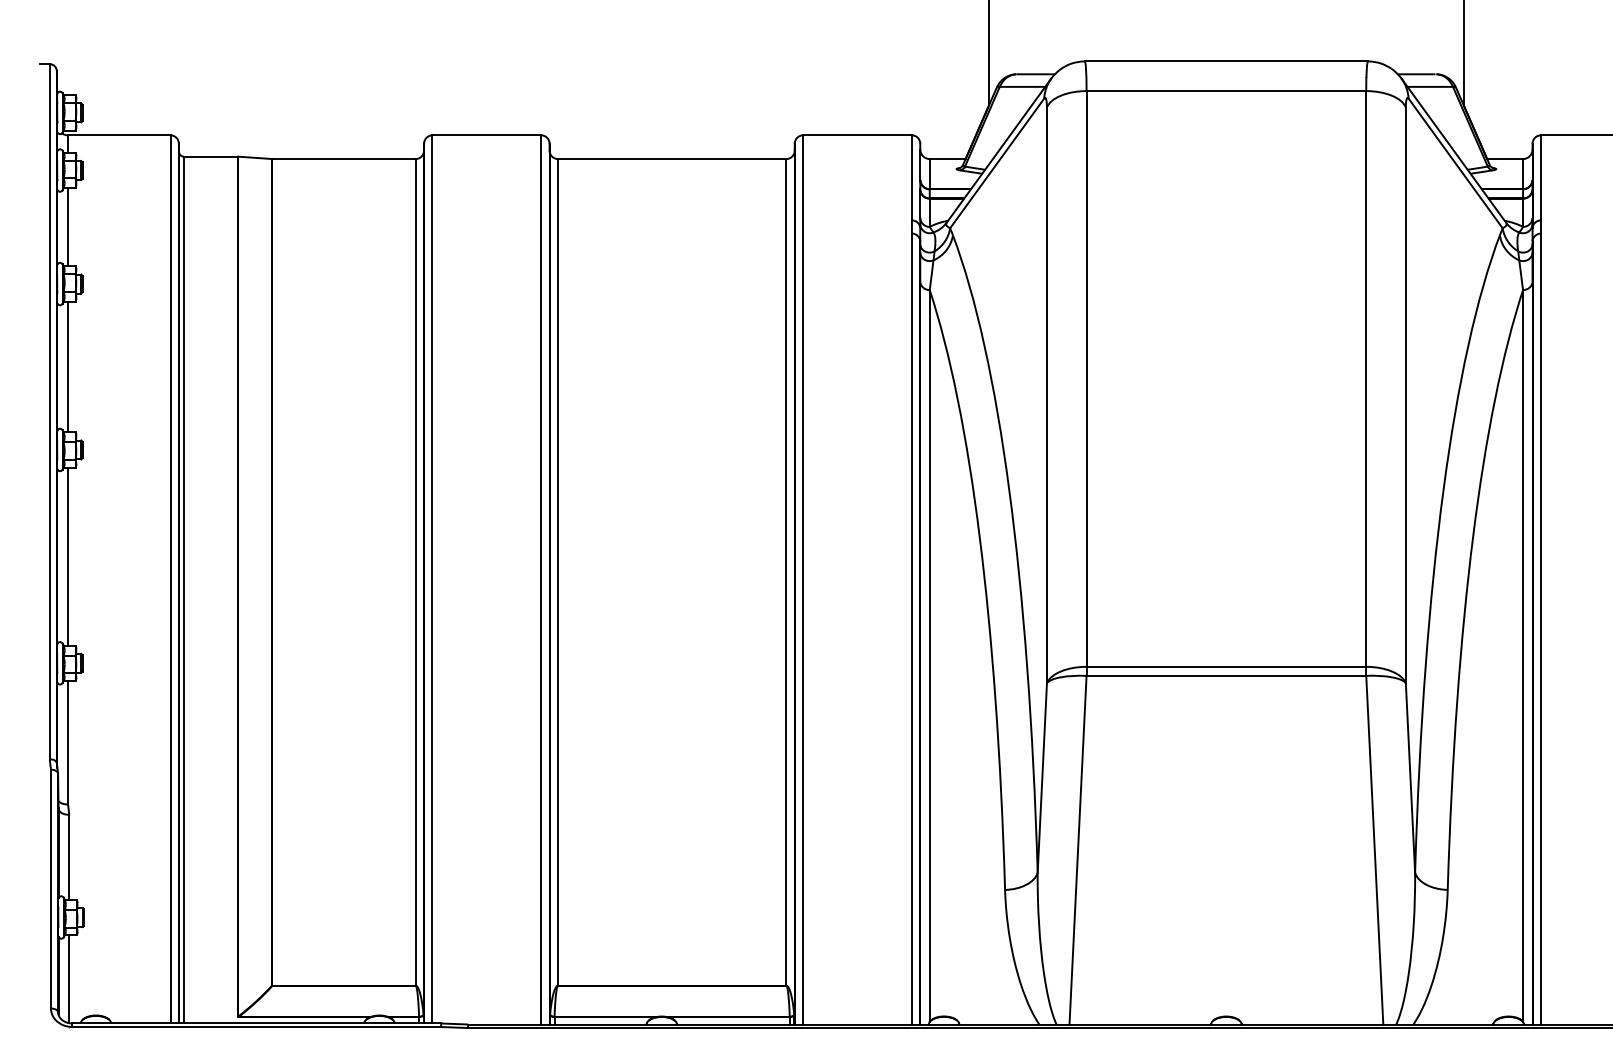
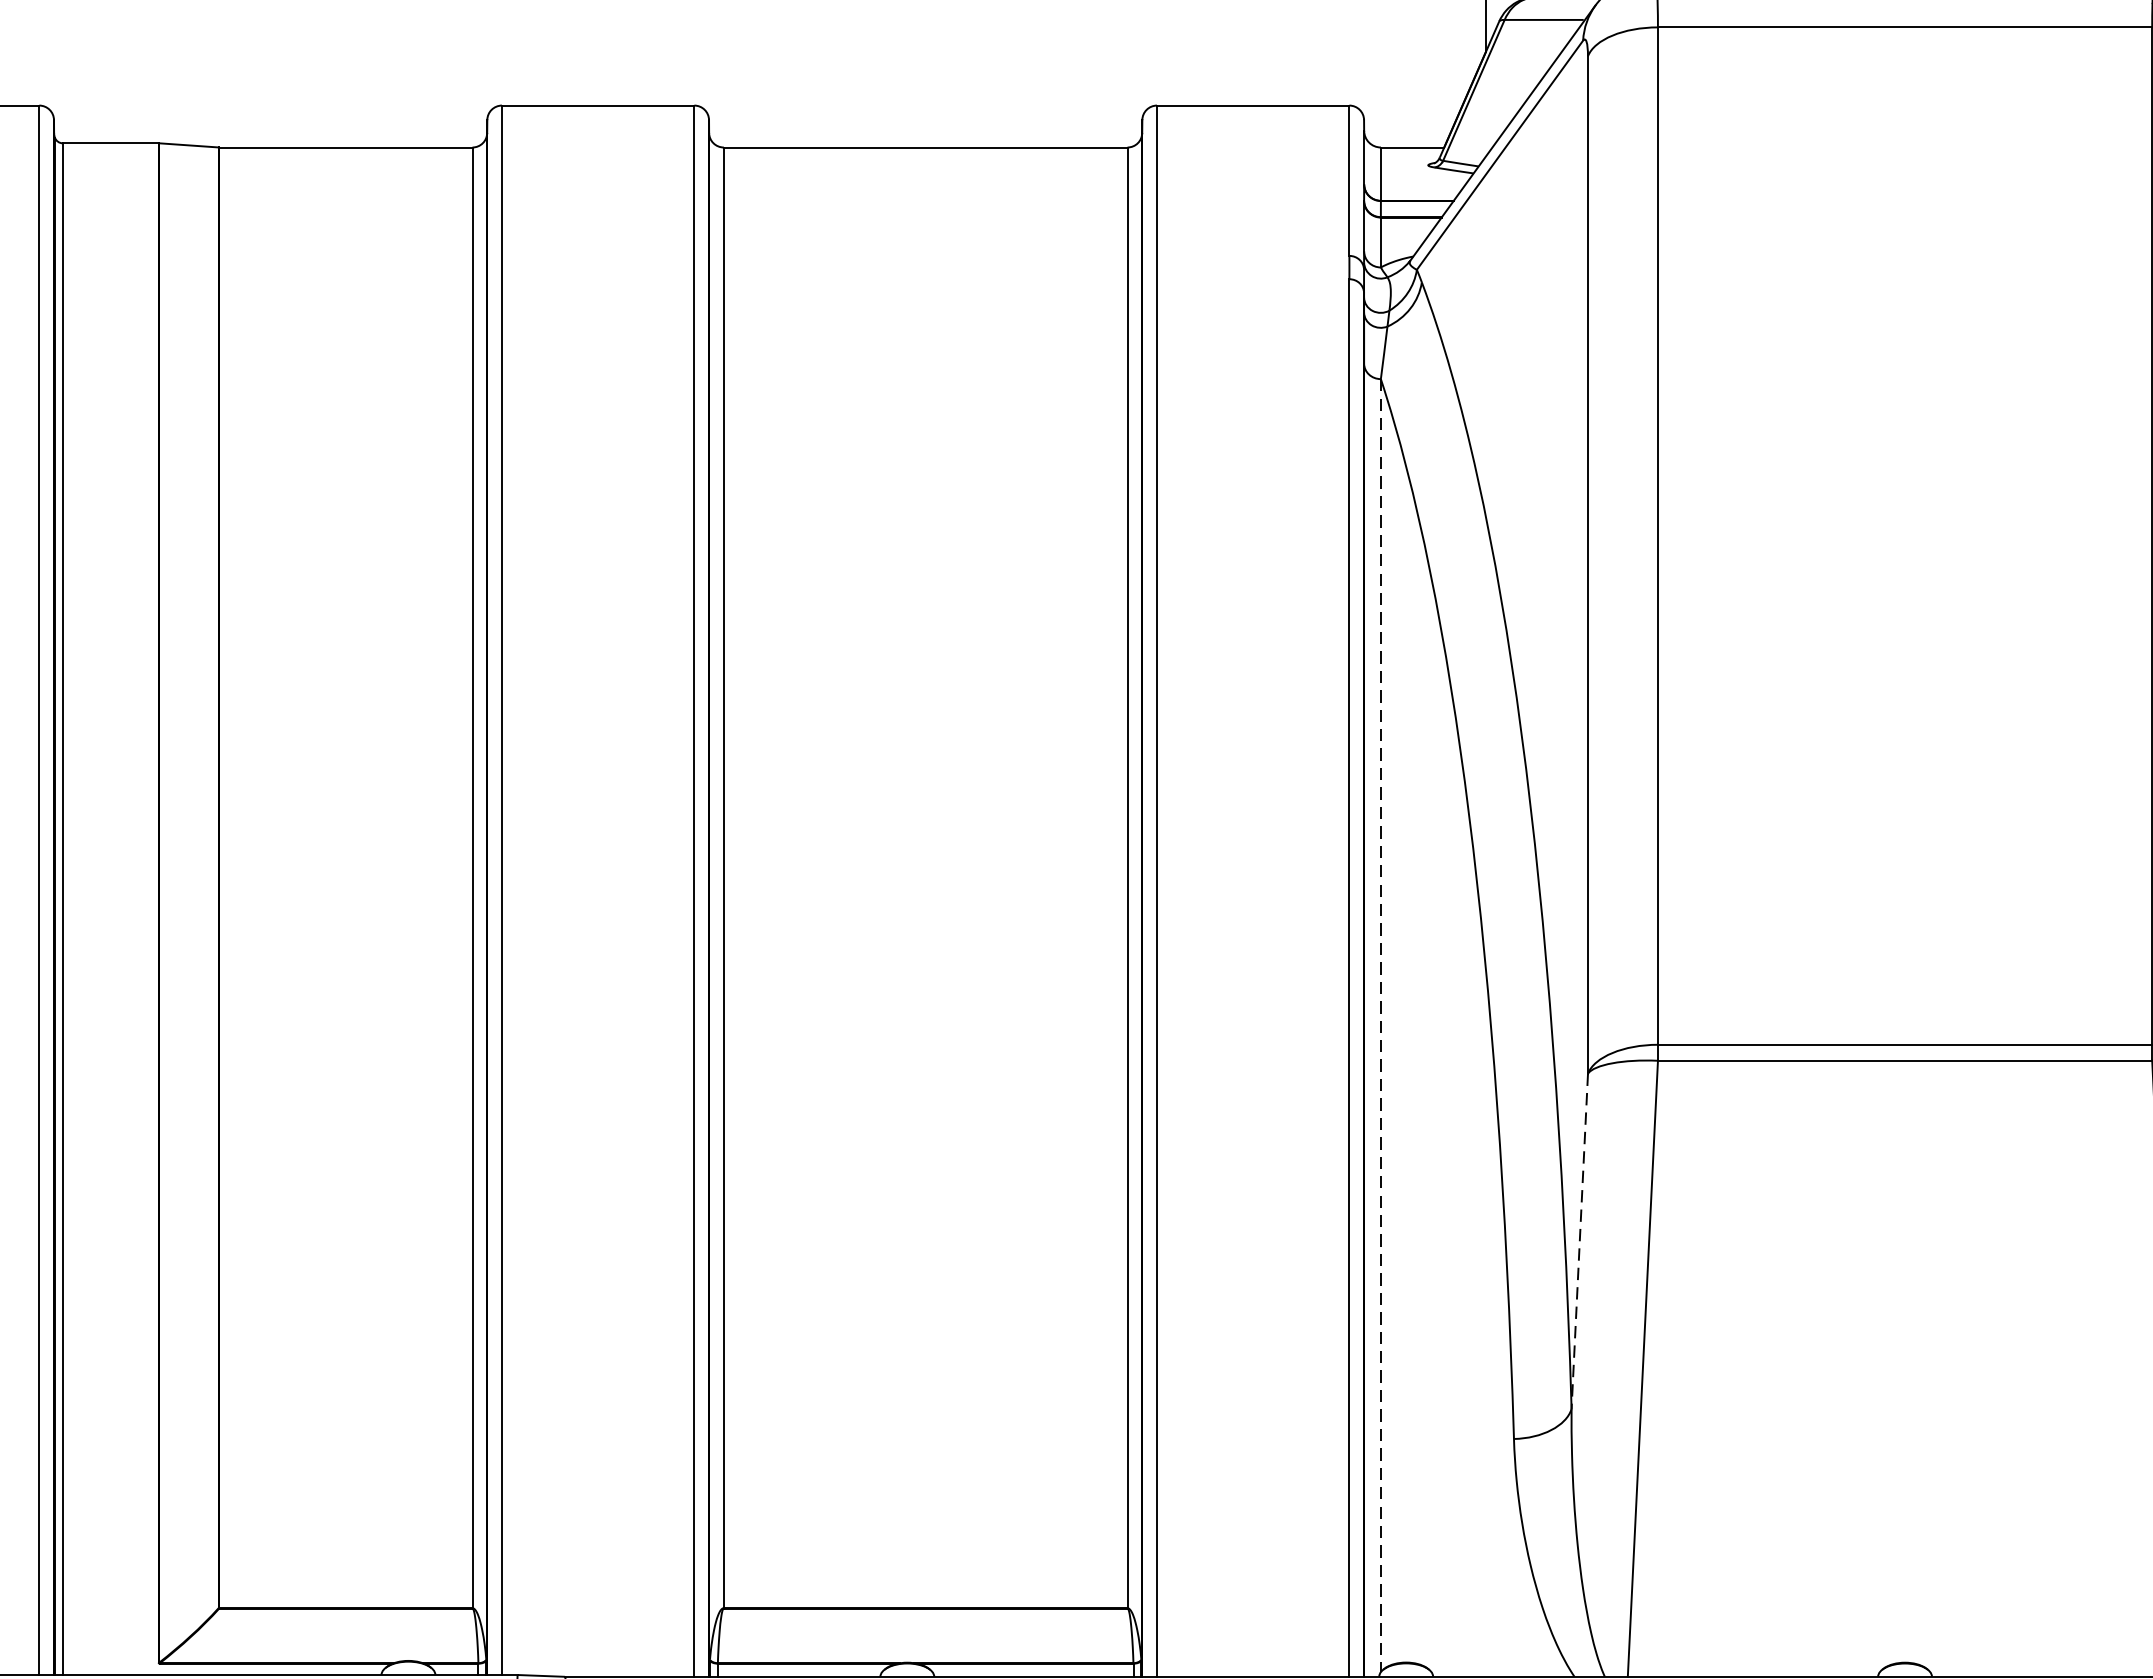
line: (929, 655) -> (1380, 1024), solid -> dashed
line: (1042, 778) -> (1580, 1242), solid -> dashed

